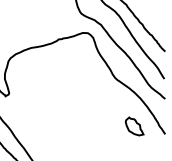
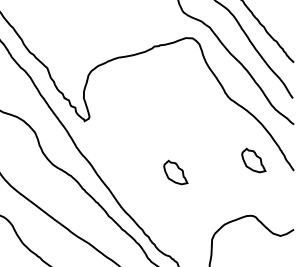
part: (74, 135) -> (175, 172), added

